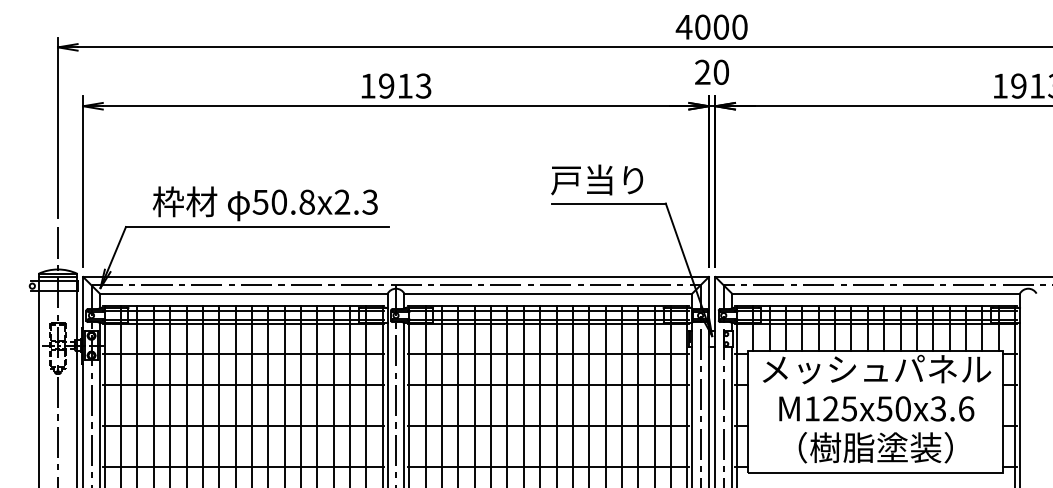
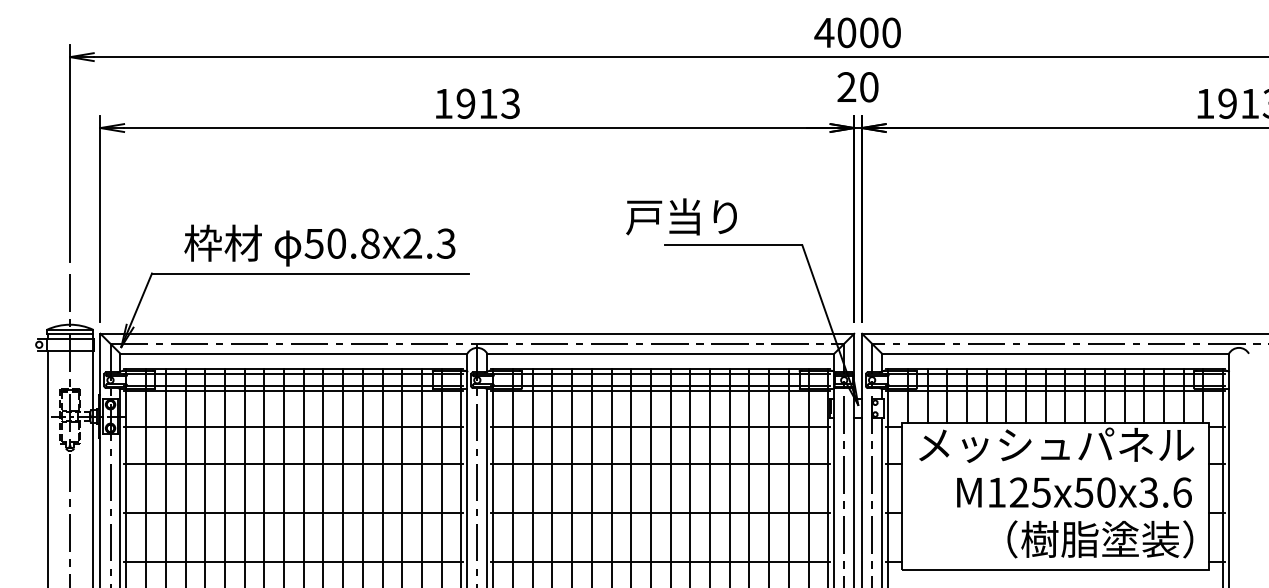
text: (597, 179) -> (681, 216), moved
text: (876, 408) -> (1074, 492), moved
text: (875, 447) -> (1100, 539), moved

